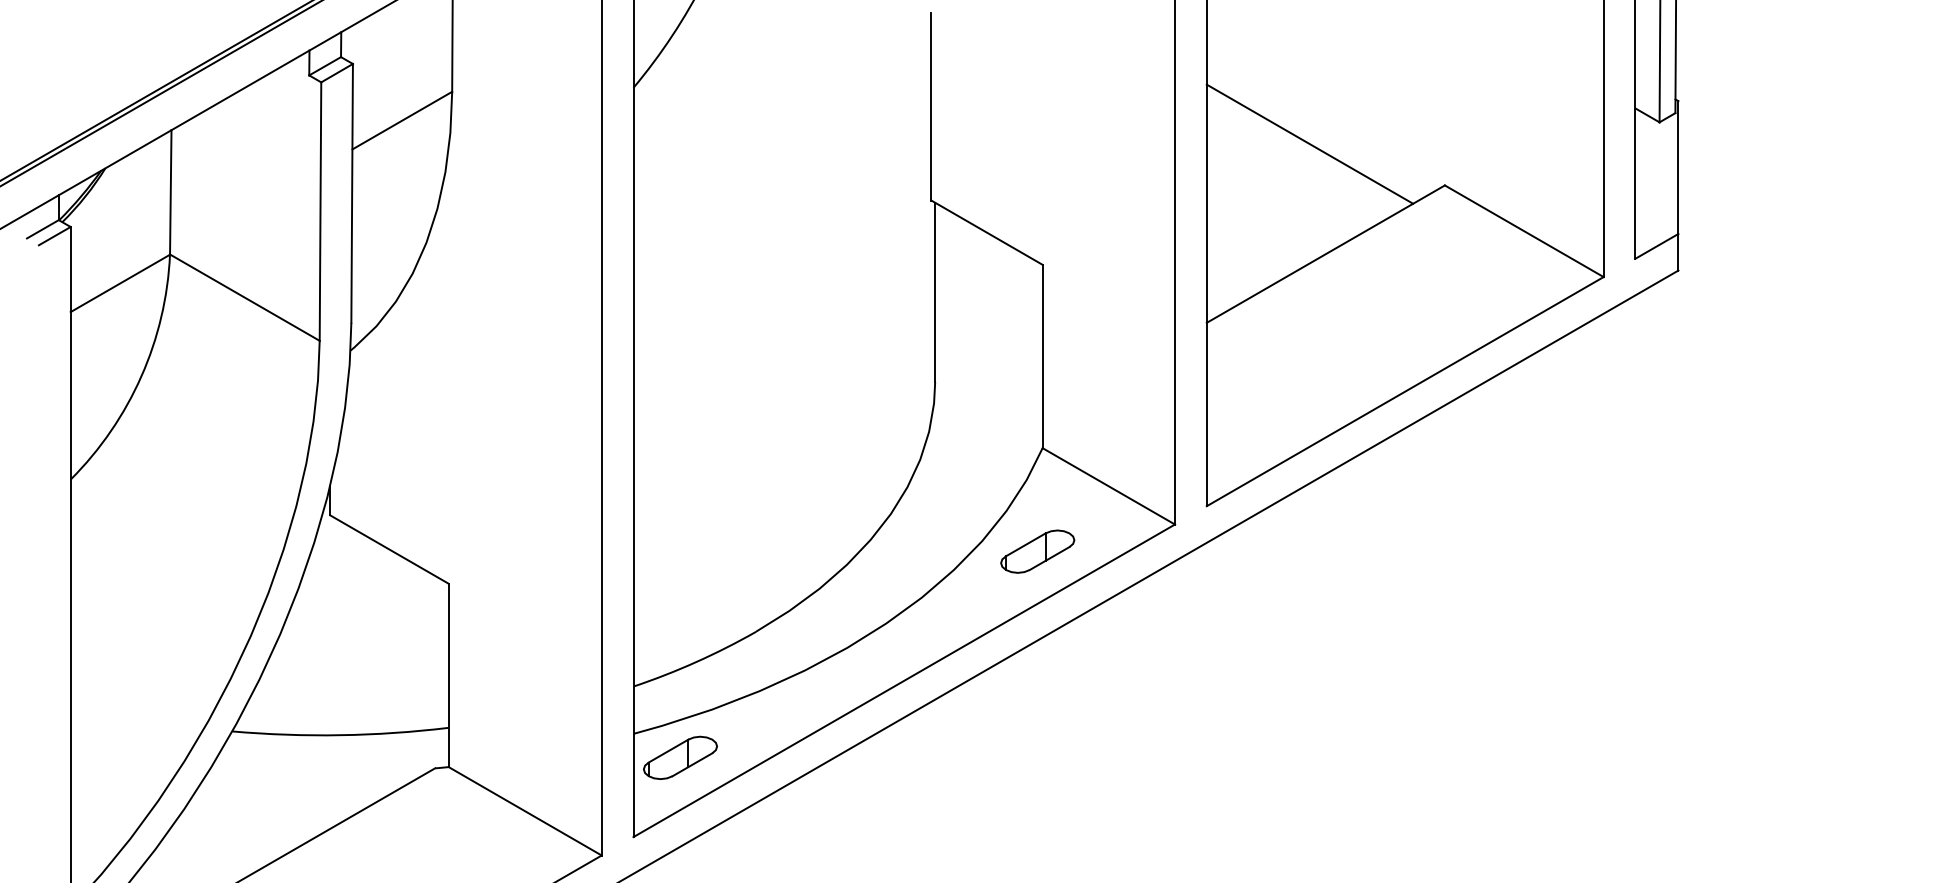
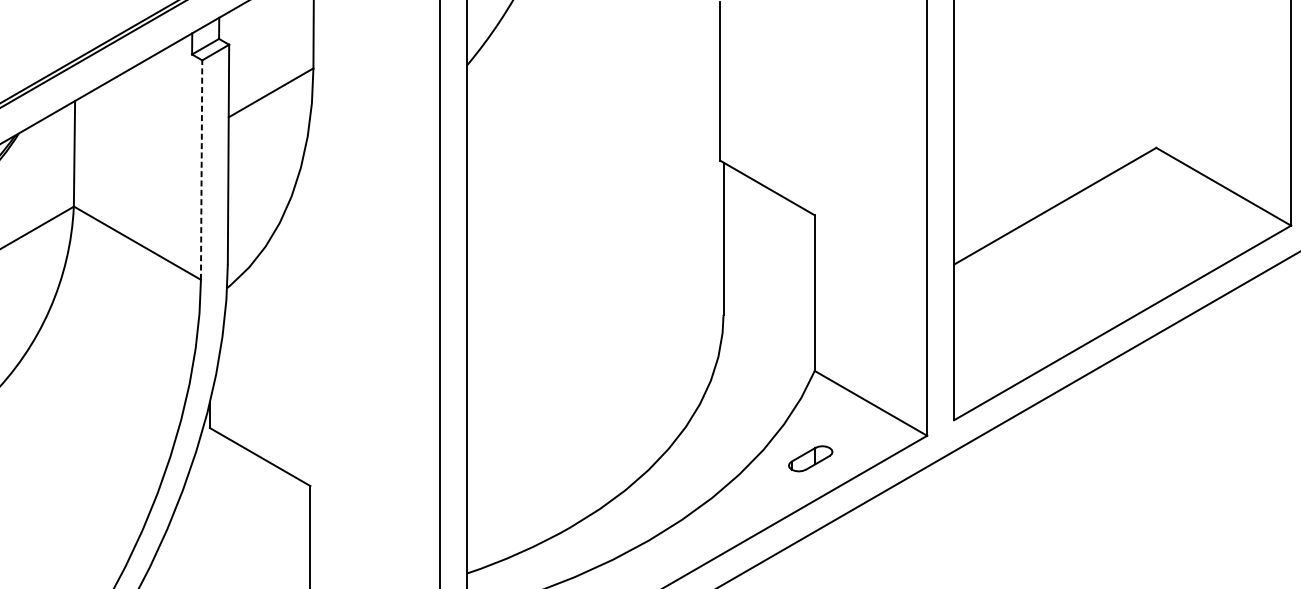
line: (1309, 143) -> (1041, 112), removed
line: (320, 211) -> (201, 170), solid -> dashed
part: (1037, 551) -> (810, 458), size x0.7

